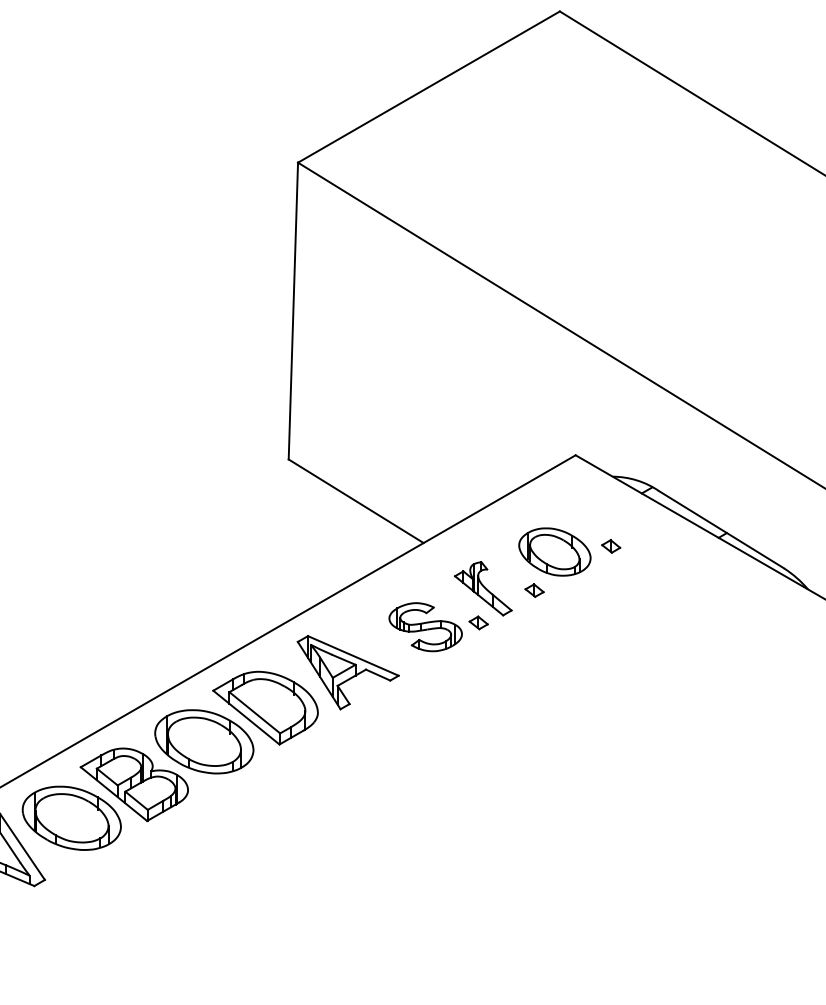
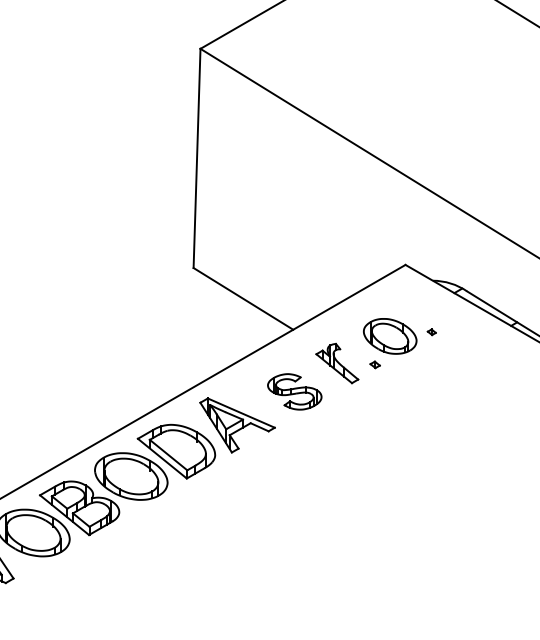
part: (611, 546) -> (431, 332), size x0.6
part: (534, 590) -> (375, 364), size x0.7
part: (478, 622) -> (333, 388), removed

